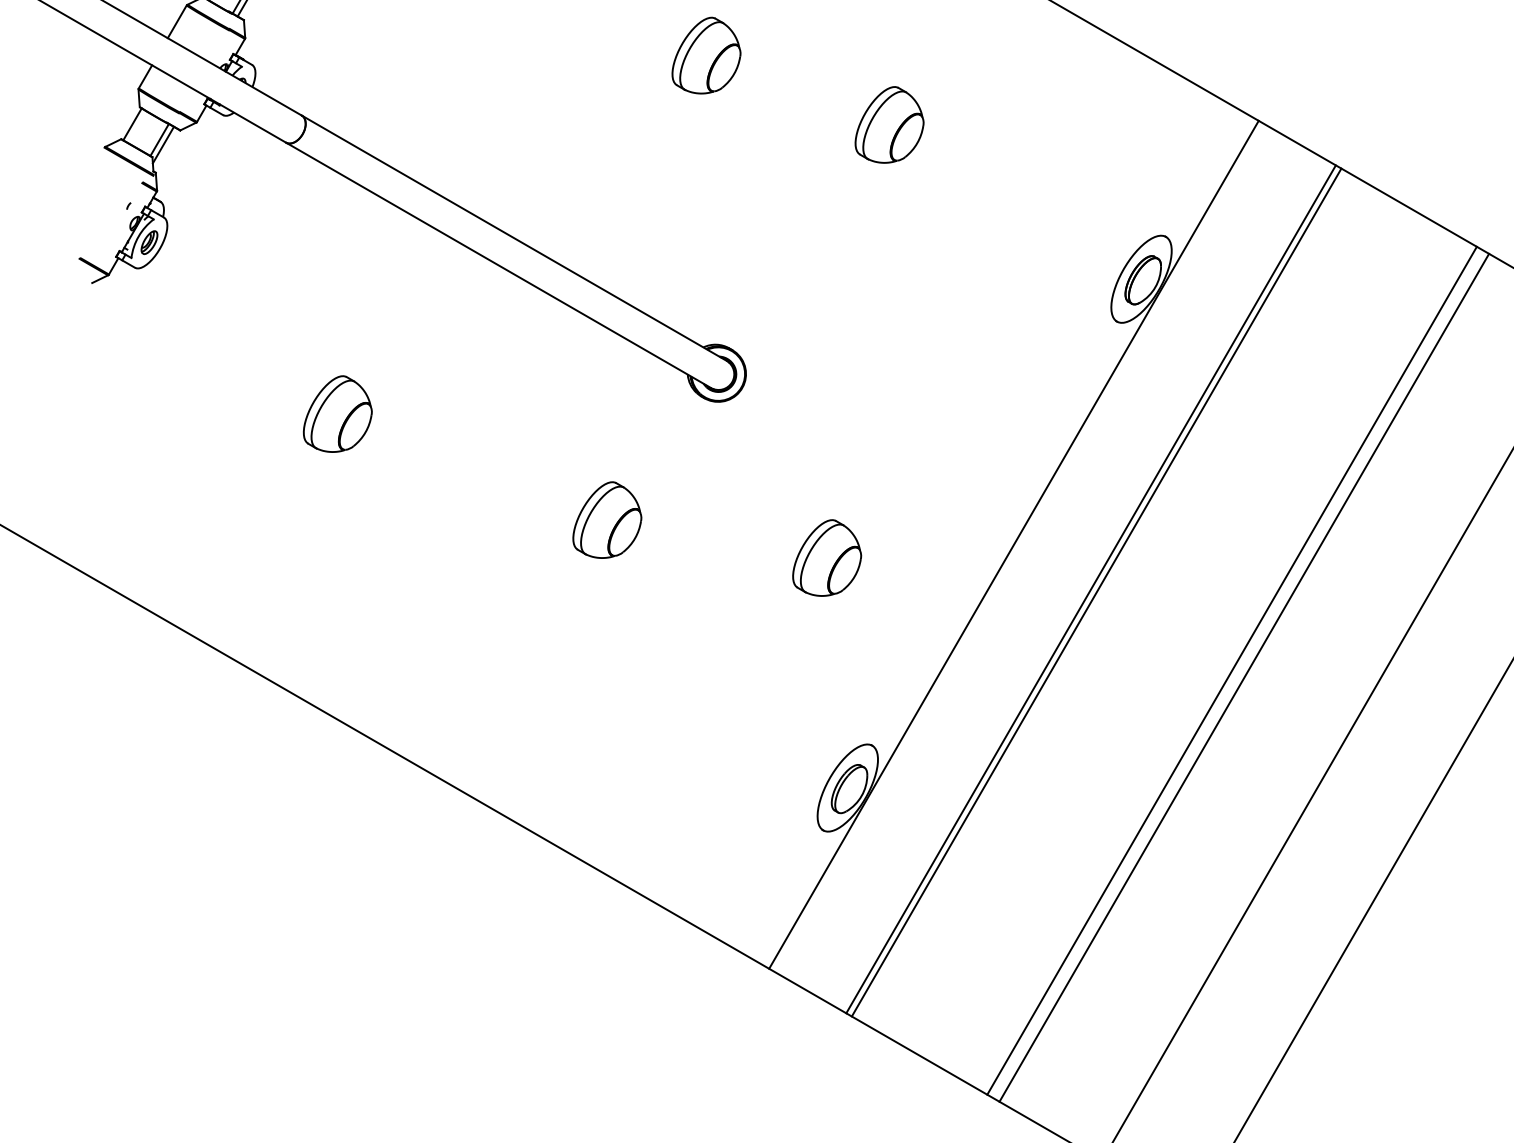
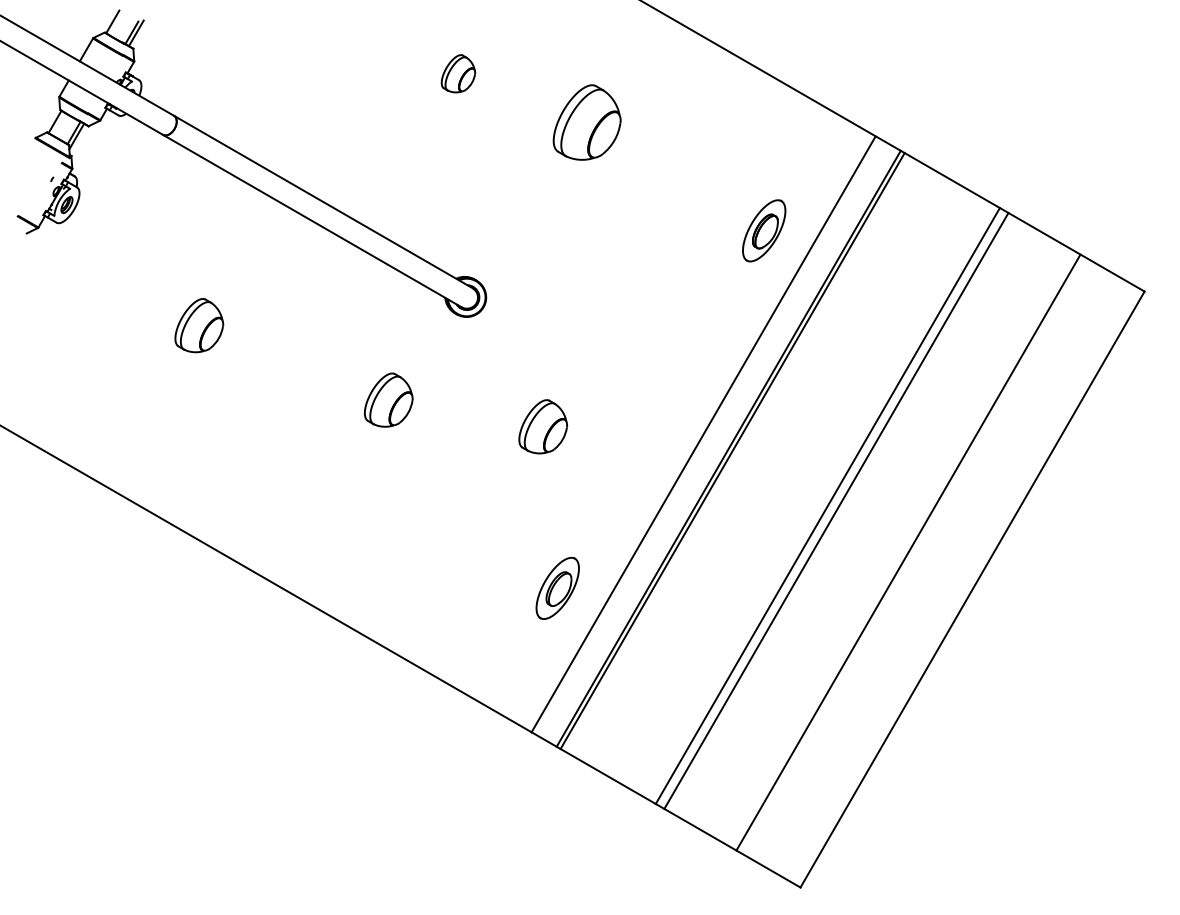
part: (706, 55) -> (458, 73), size x0.7
part: (888, 123) -> (586, 121), size x1.4
line: (1013, 544) -> (703, 434), moved

